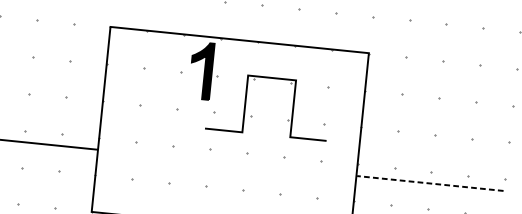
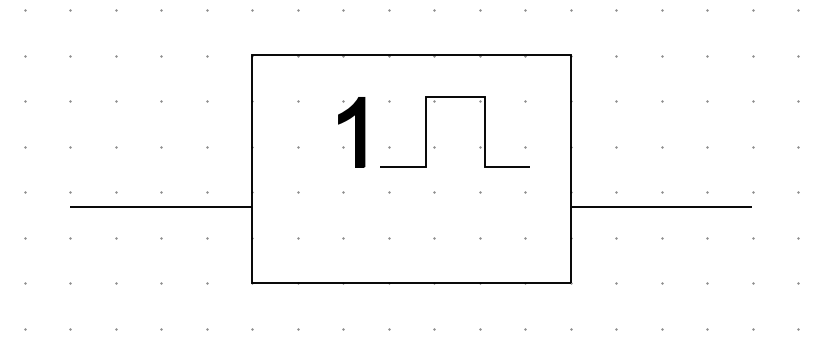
part: (201, 70) -> (351, 132), moved
line: (430, 183) -> (661, 206), dashed -> solid

